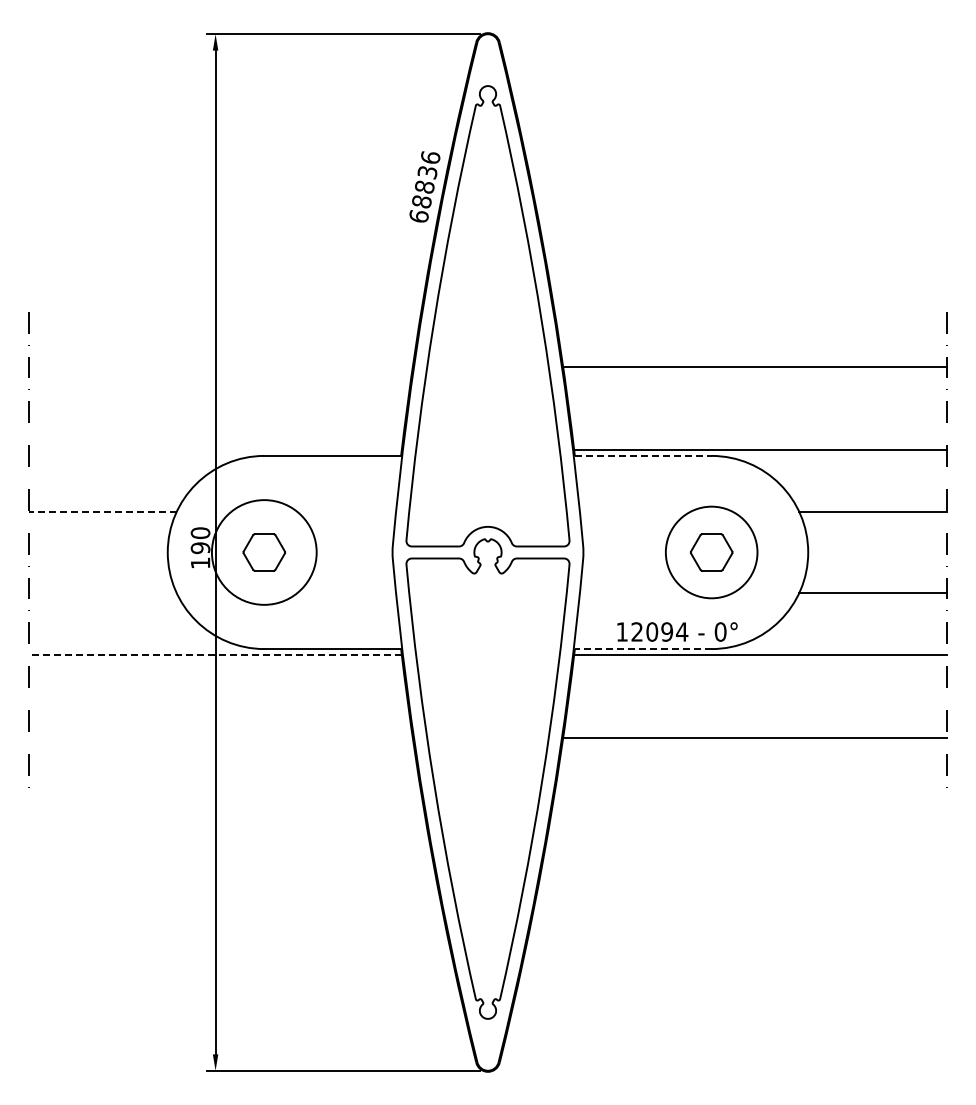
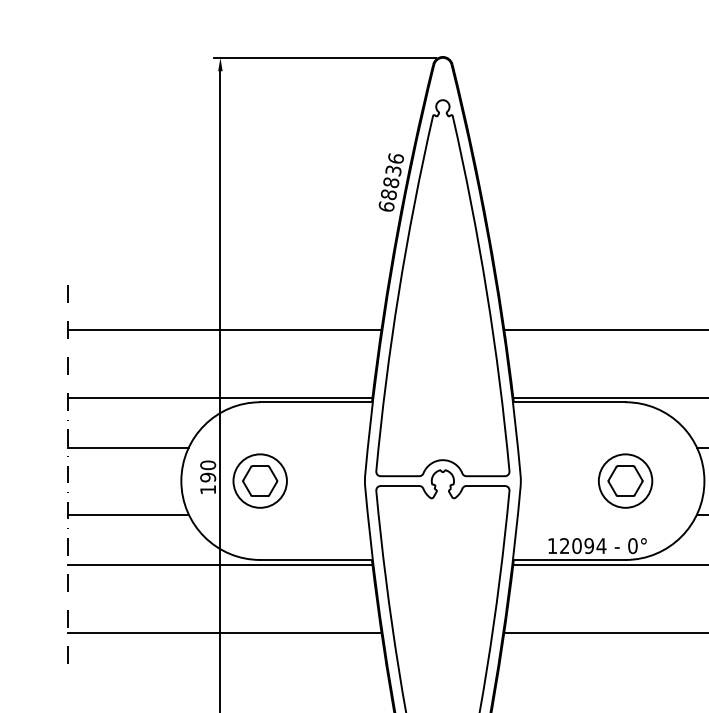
line: (220, 367) -> (224, 330), added
line: (215, 450) -> (220, 397), added
line: (643, 455) -> (569, 401), dashed -> solid
line: (103, 511) -> (128, 447), dashed -> solid
circle: (264, 552) -> (260, 481), size x0.62
circle: (711, 552) -> (625, 481), size x0.71
line: (102, 593) -> (128, 514), added
line: (642, 649) -> (569, 560), dashed -> solid
line: (215, 654) -> (220, 564), dashed -> solid
line: (220, 737) -> (224, 632), added

